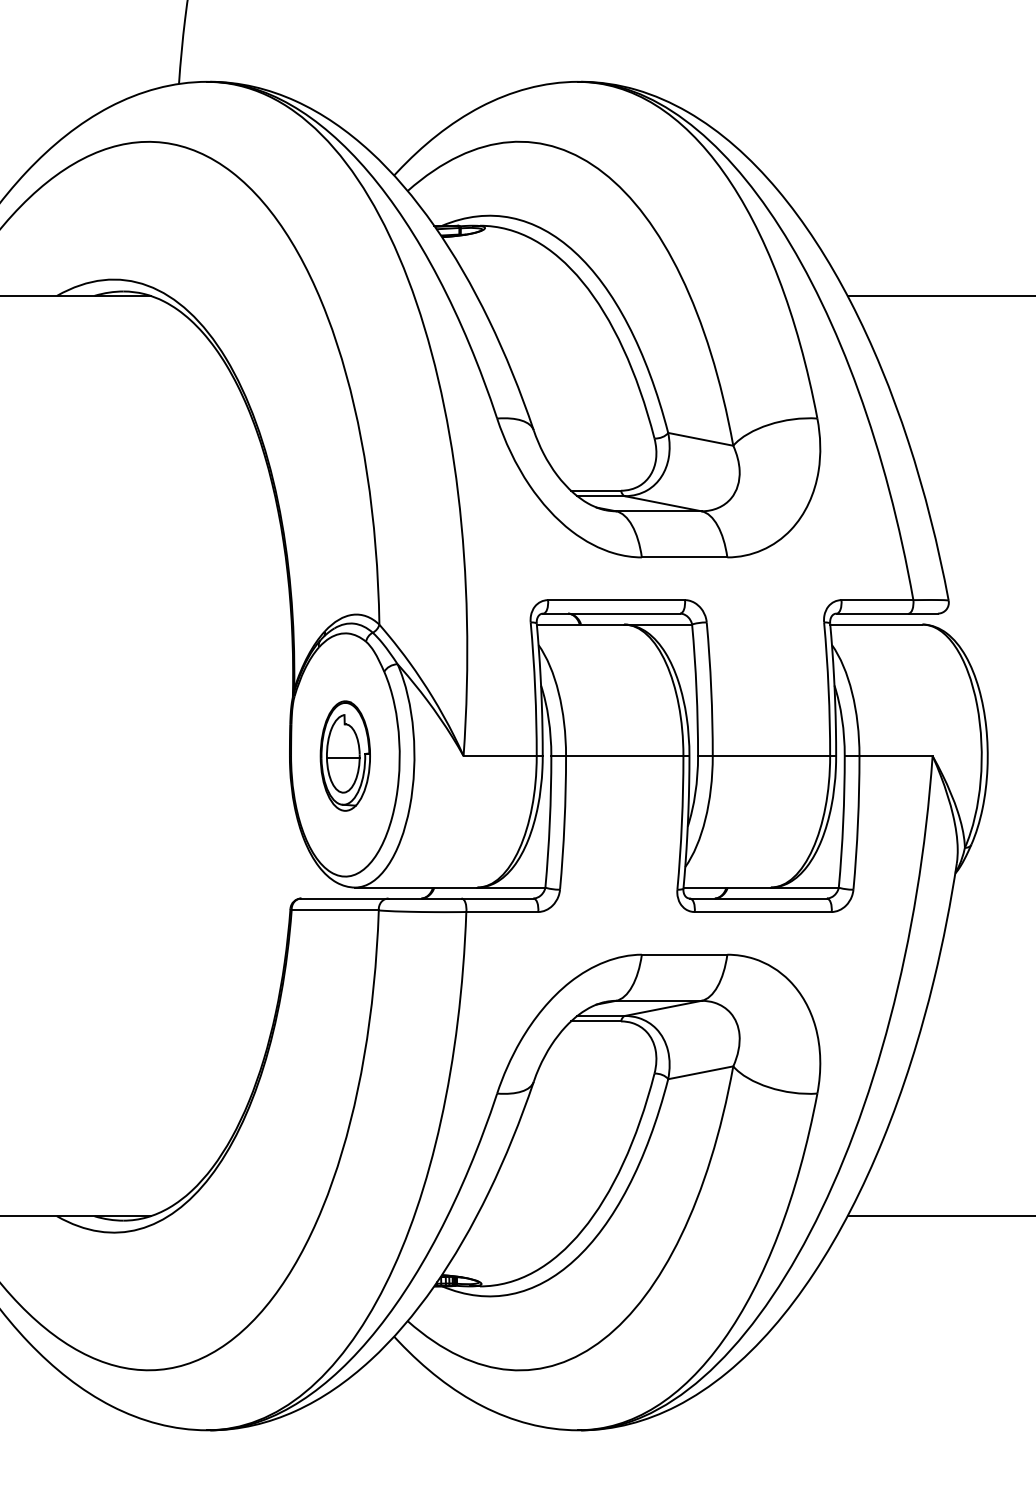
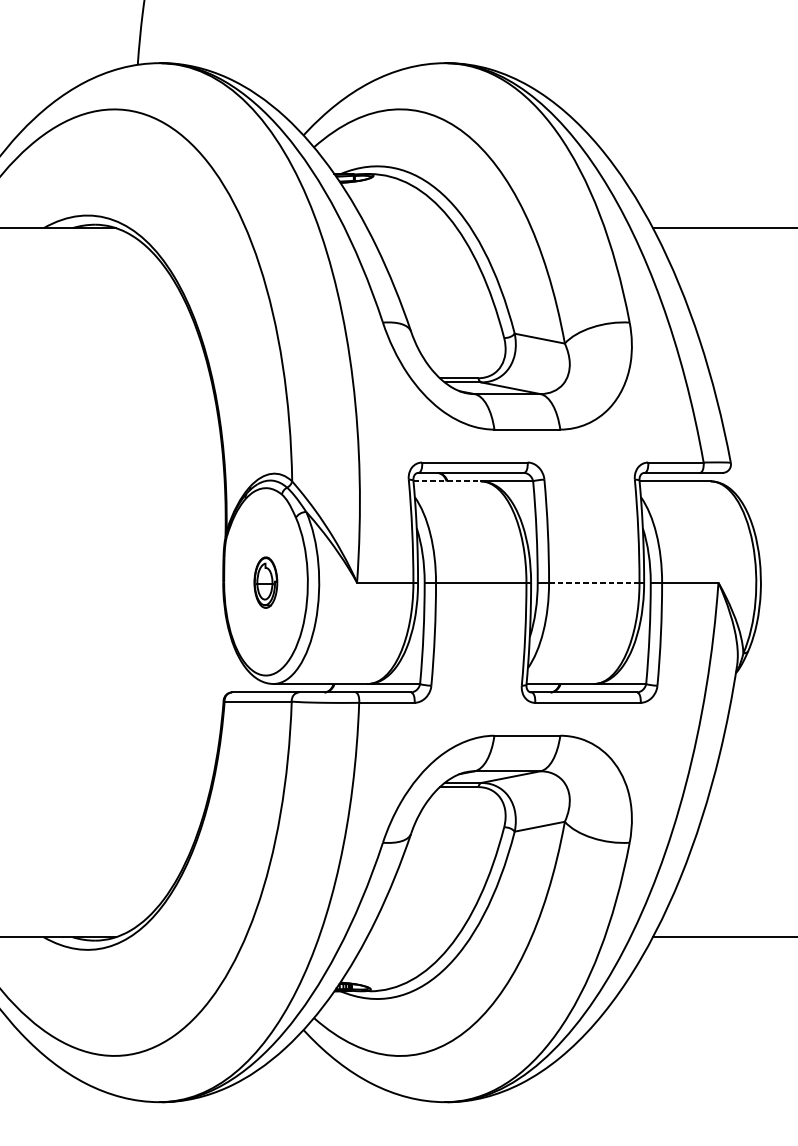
line: (580, 624) -> (447, 481), solid -> dashed
part: (344, 755) -> (265, 582), size x0.6
line: (771, 756) -> (594, 583), solid -> dashed

